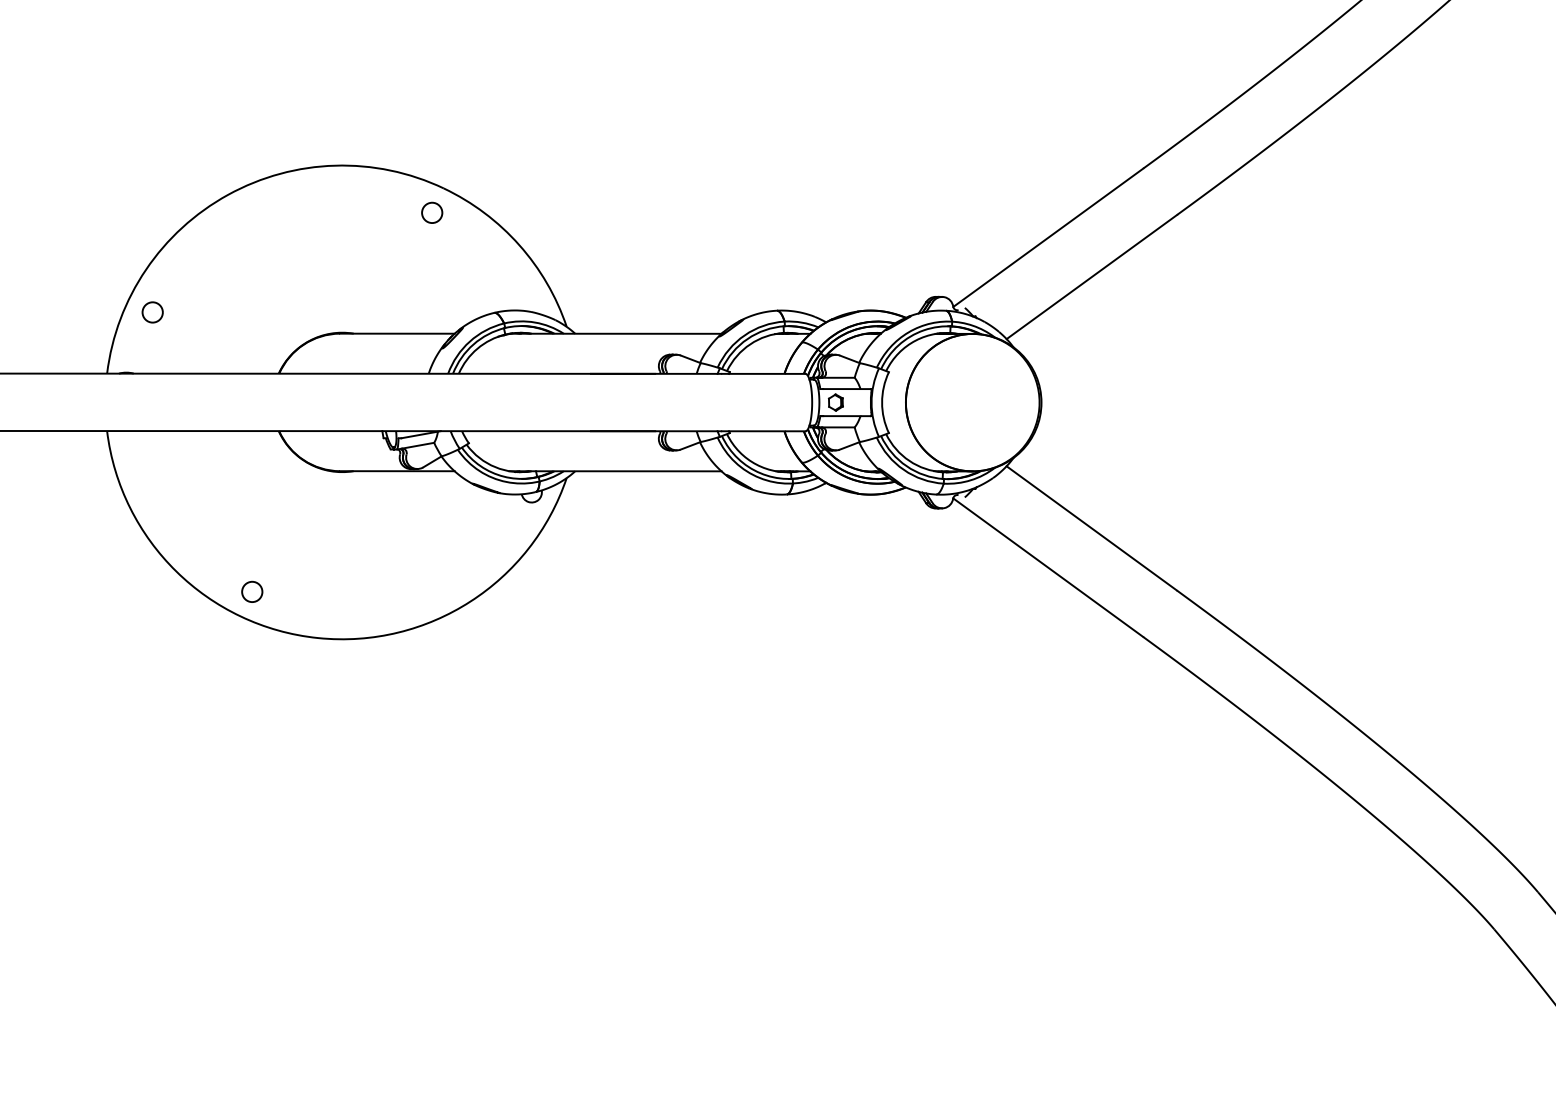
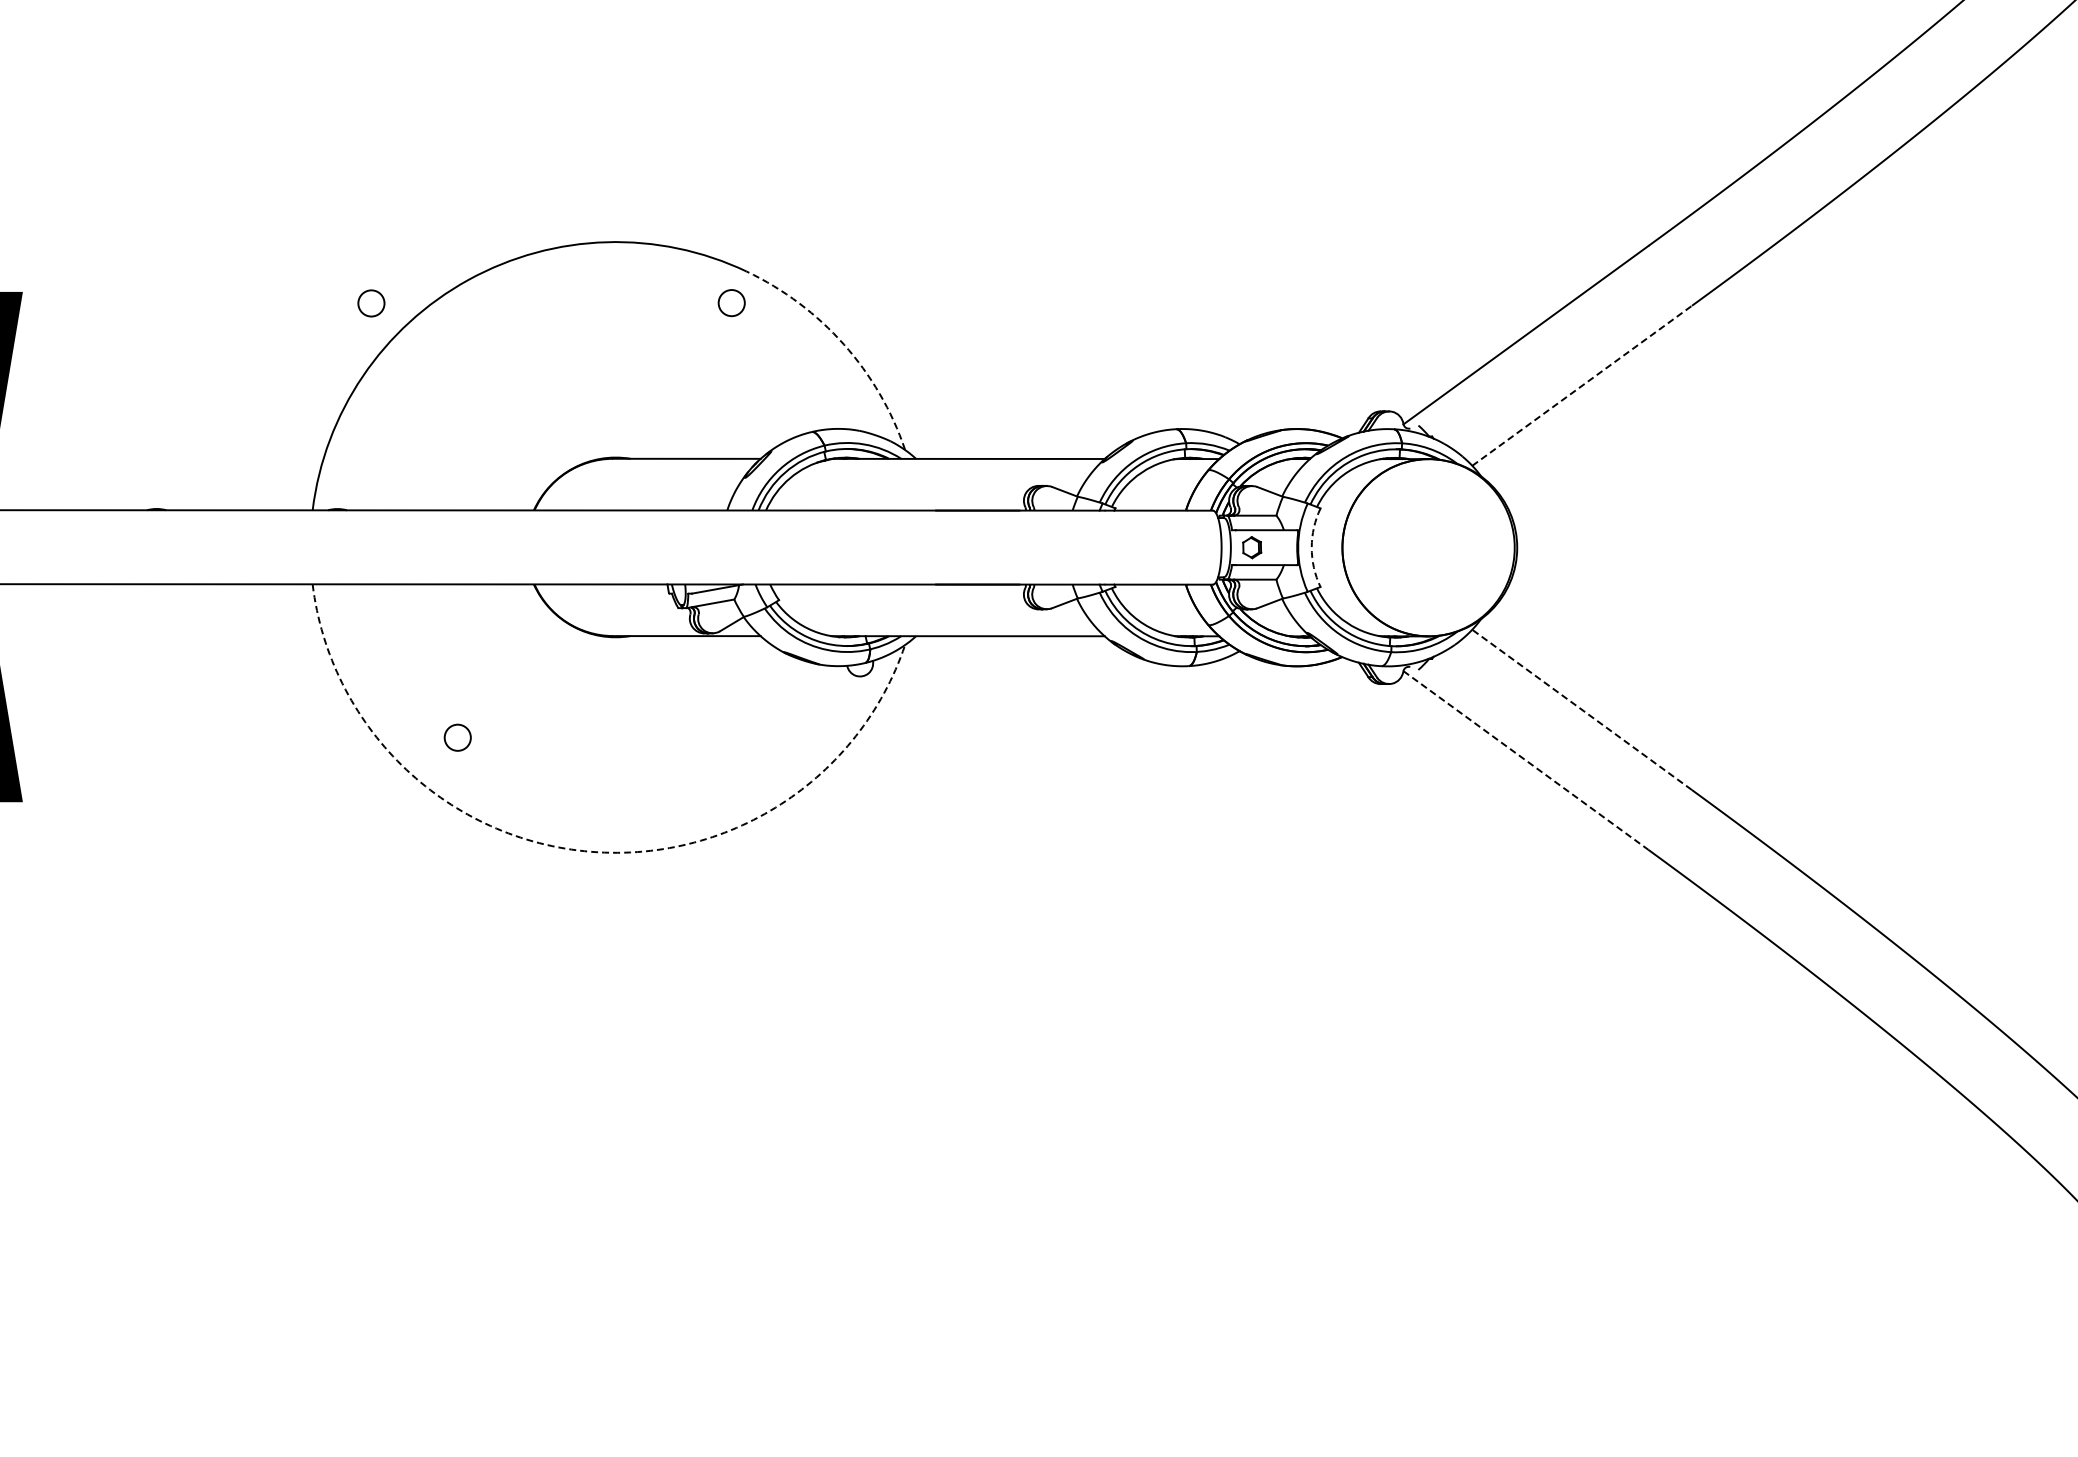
arc: (519, 245) -> (844, 344), solid -> dashed
line: (1092, 276) -> (1582, 385), solid -> dashed
circle: (152, 312) -> (371, 303), moved
arc: (881, 402) -> (1311, 547), solid -> dashed
line: (1092, 528) -> (1582, 709), solid -> dashed
line: (1048, 567) -> (1526, 760), solid -> dashed
circle: (252, 591) -> (457, 737), moved
arc: (317, 638) -> (584, 851), solid -> dashed

